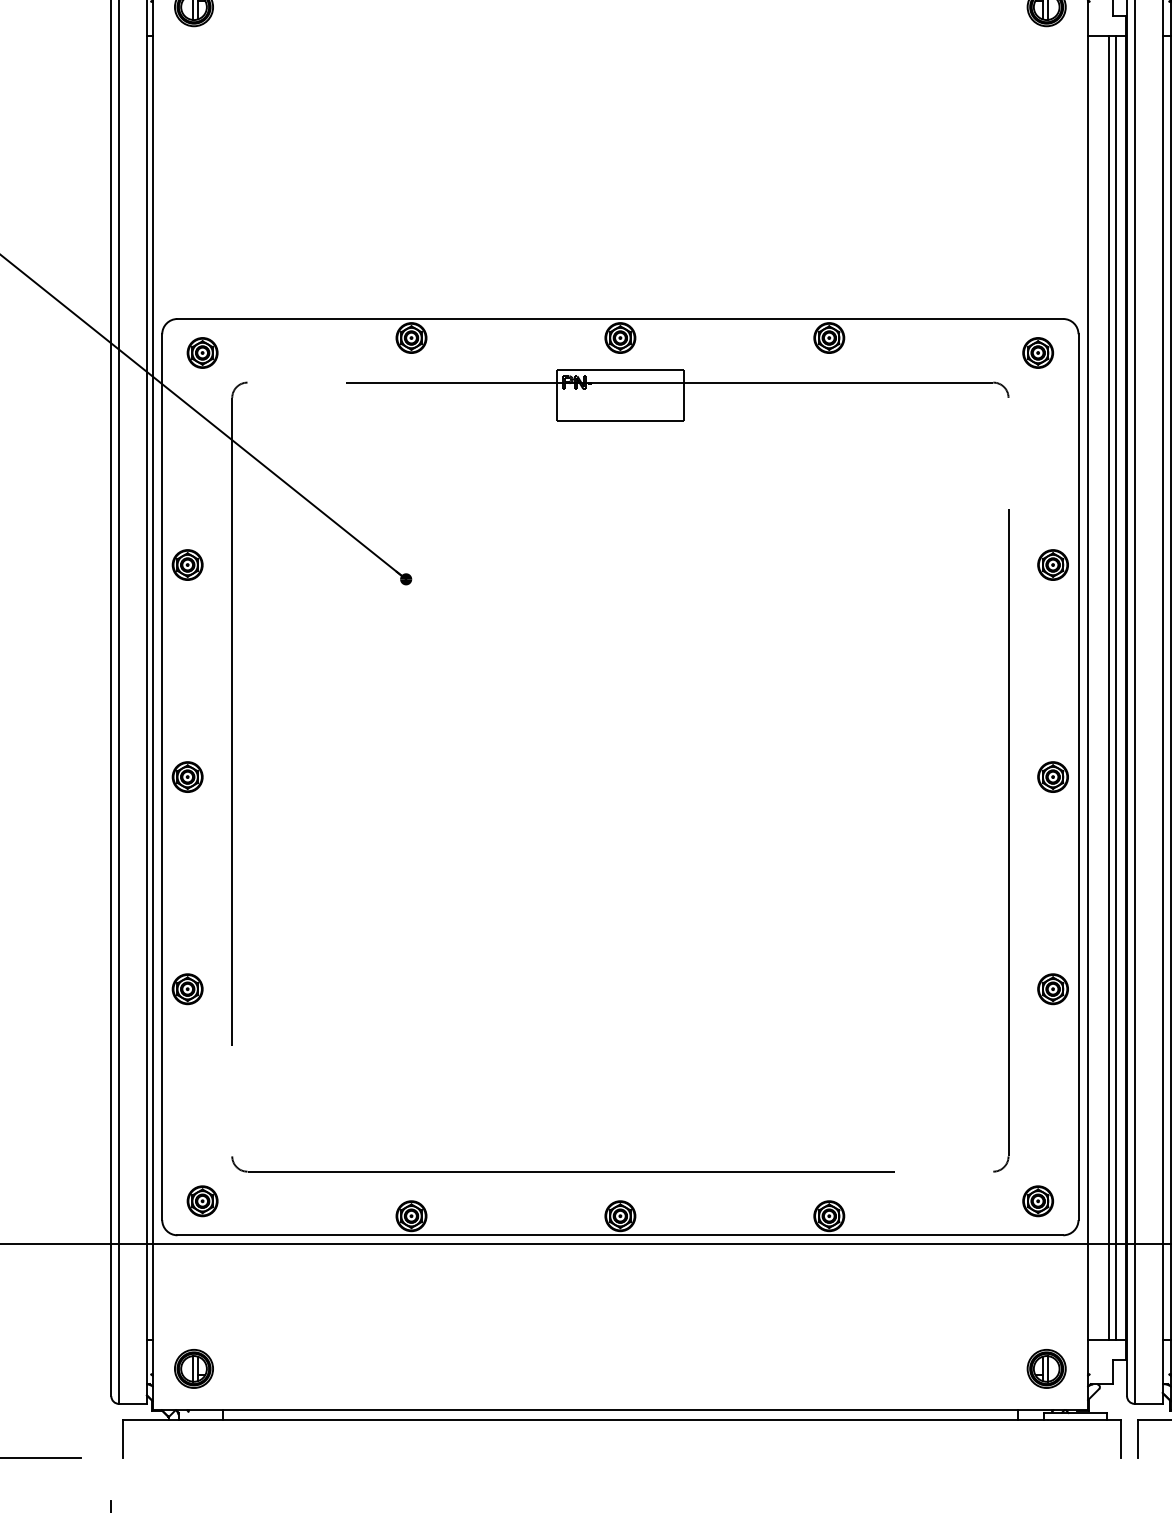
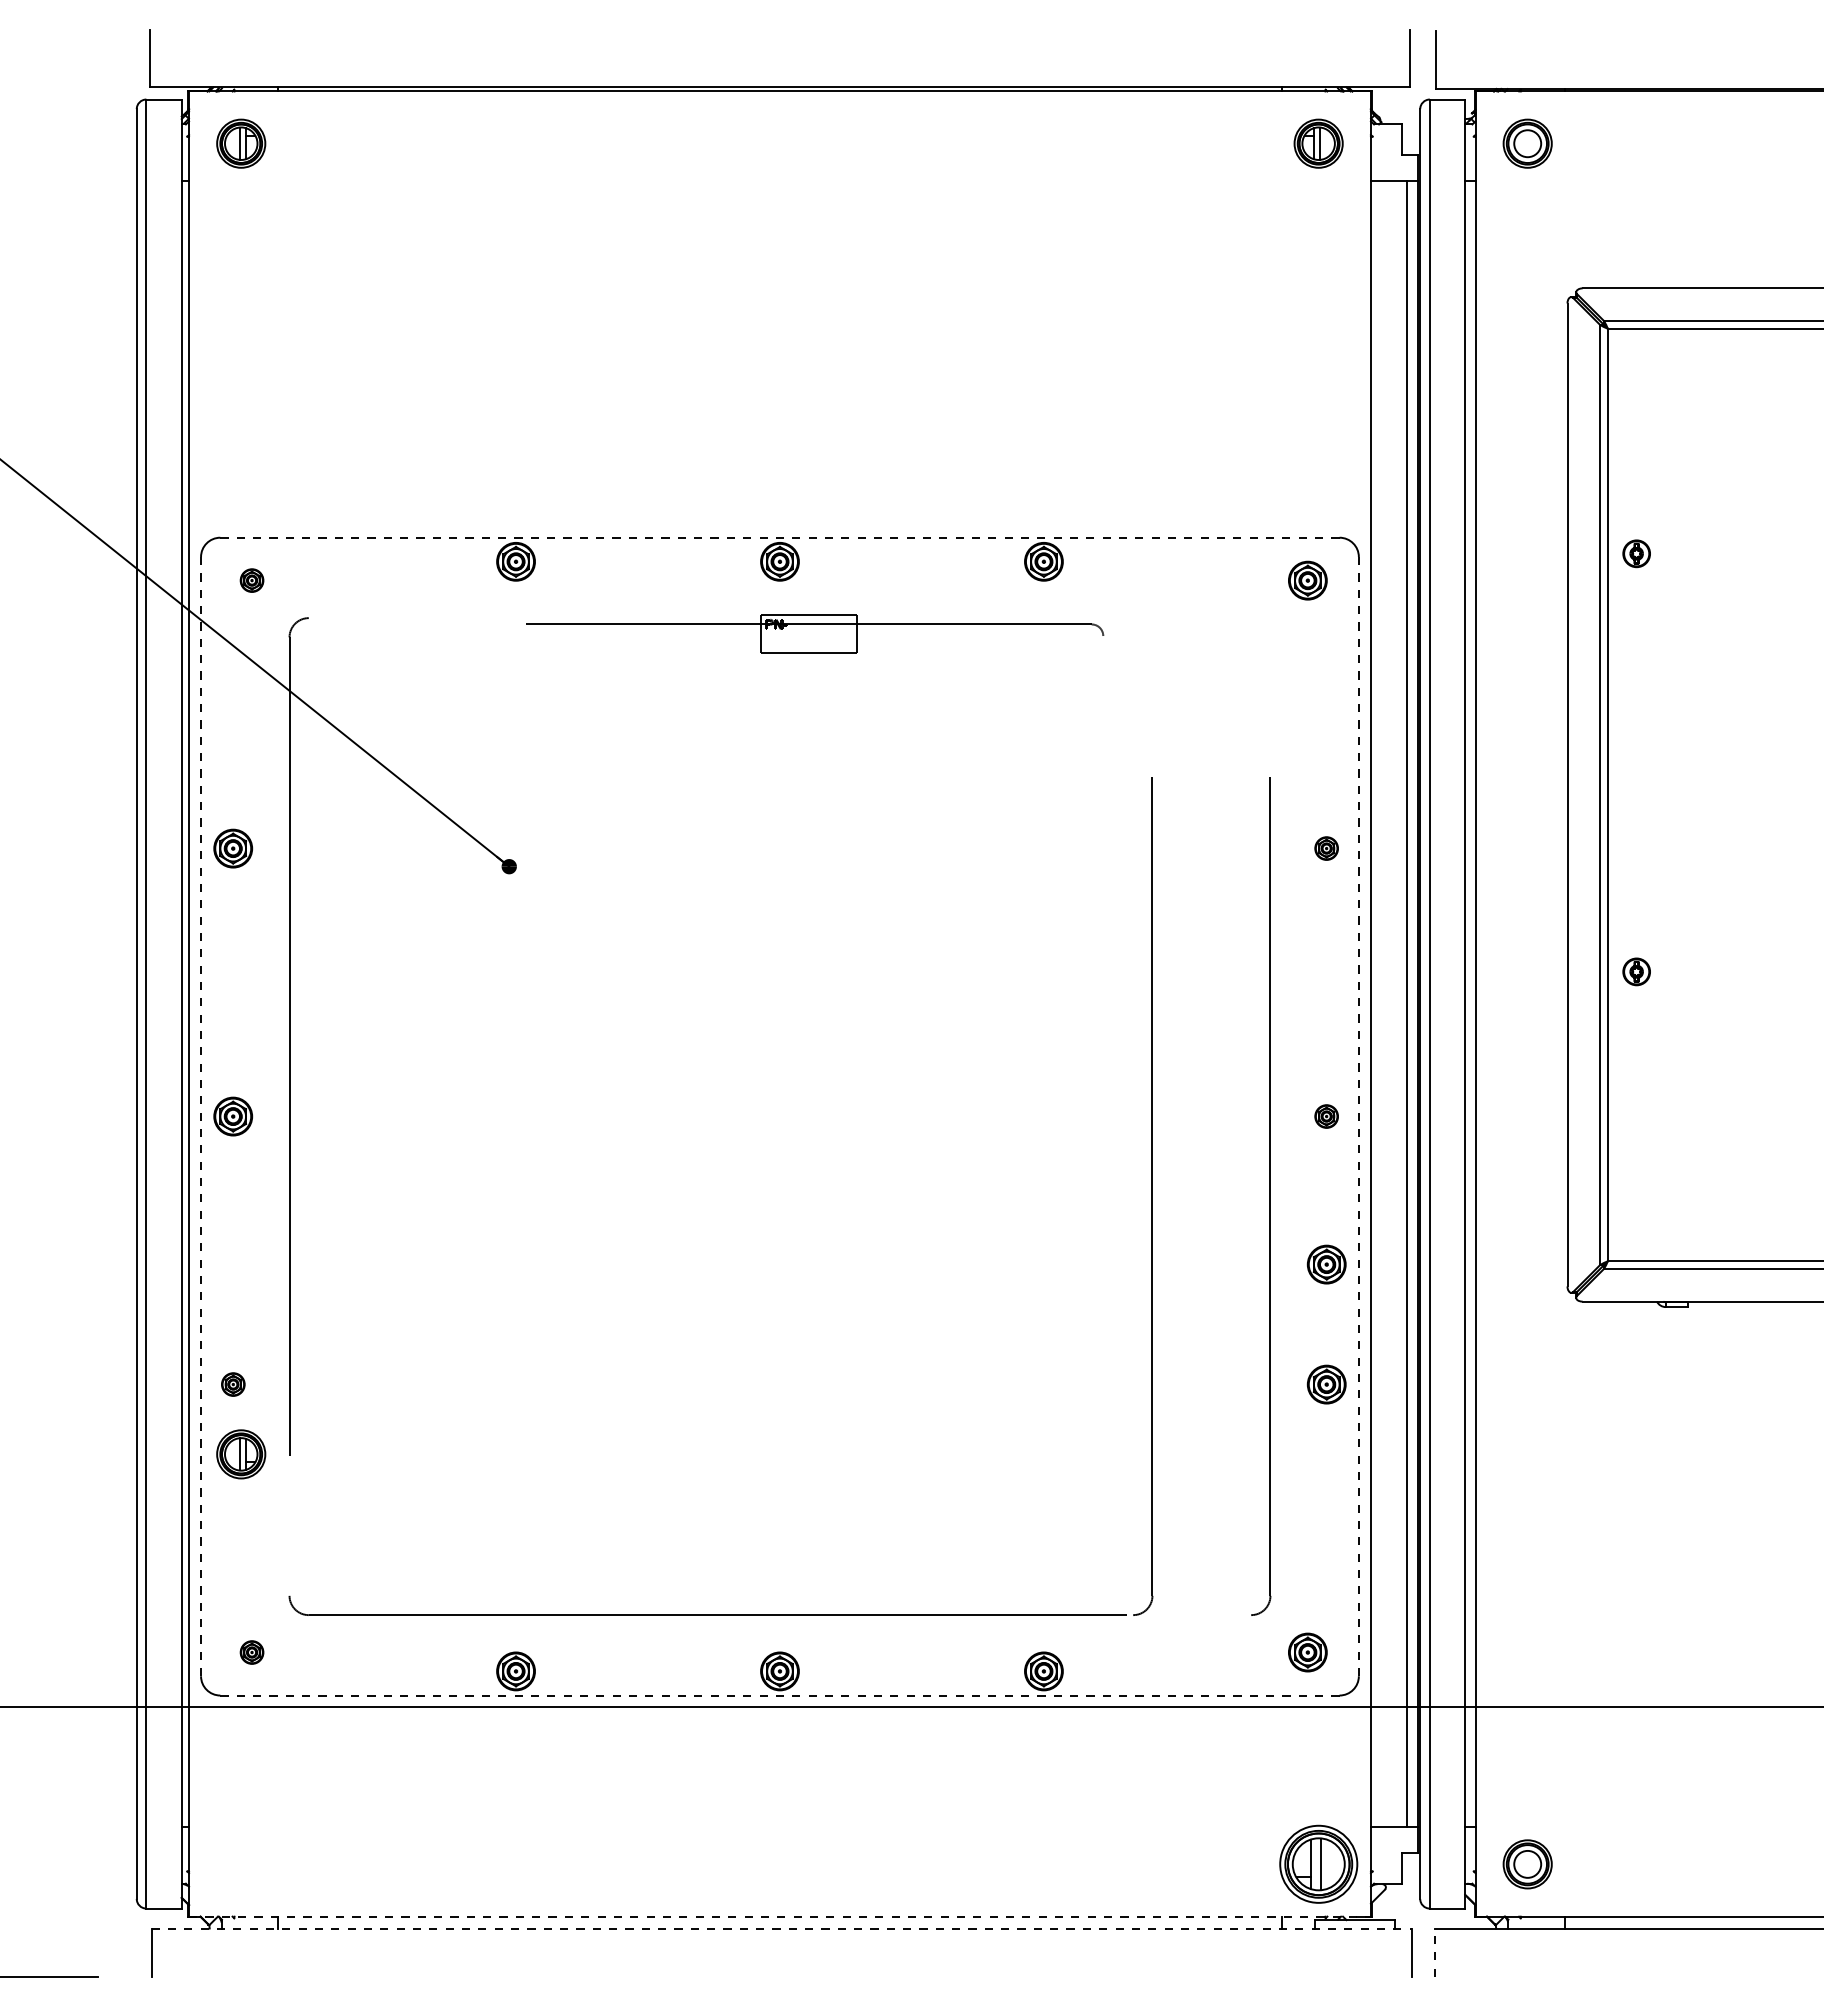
line: (620, 318) -> (779, 537), solid -> dashed
part: (202, 352) -> (251, 580), size x0.6
part: (677, 394) -> (852, 633), size x0.6
part: (1052, 564) -> (1326, 848), size x0.6
line: (1109, 687) -> (1397, 1003), removed
line: (162, 777) -> (201, 1116), solid -> dashed
part: (1052, 777) -> (1326, 1116), size x0.6
line: (1078, 777) -> (1358, 1116), solid -> dashed
part: (914, 840) -> (1151, 1196), added
part: (1052, 894) -> (1326, 1264), added
part: (187, 989) -> (233, 1384), size x0.6
part: (202, 1201) -> (251, 1652), size x0.6
line: (620, 1235) -> (779, 1695), solid -> dashed
part: (194, 1369) -> (241, 1454), moved
part: (1046, 1369) -> (1318, 1864), size x1.6
line: (620, 1410) -> (780, 1916), solid -> dashed
line: (622, 1419) -> (782, 1928), solid -> dashed
line: (1138, 1438) -> (1434, 1952), solid -> dashed

